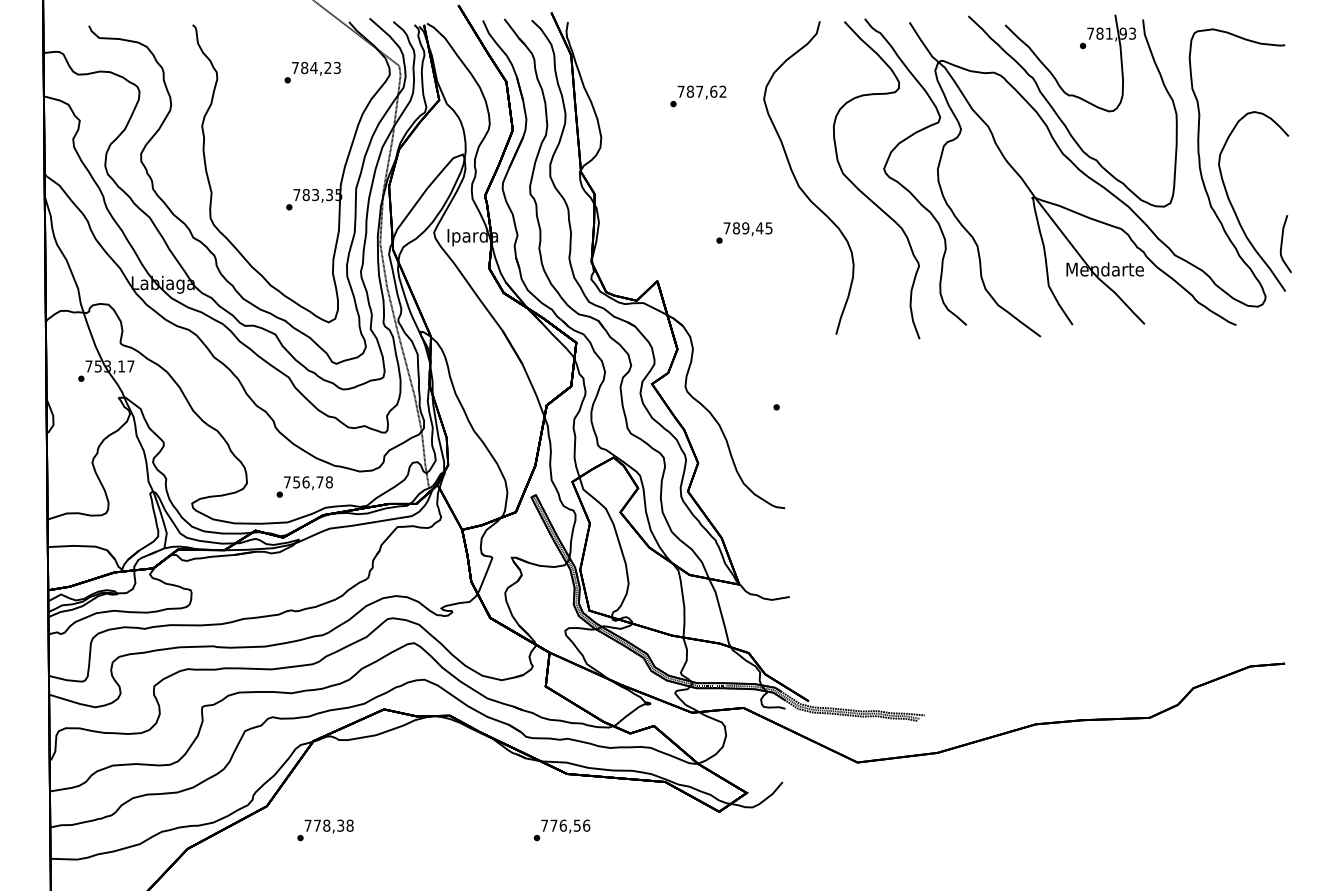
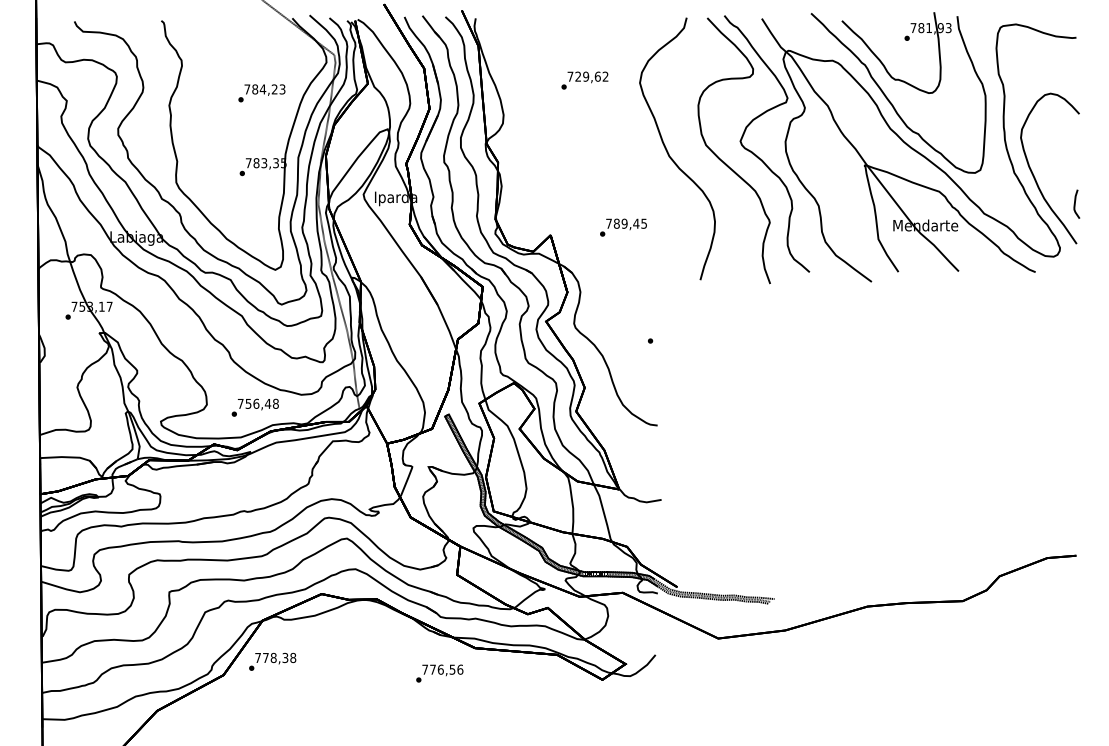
text: (312, 72) -> (261, 93), moved
text: (694, 91) -> (581, 76), 787,62 -> 729,62
text: (744, 232) -> (623, 227), moved
part: (1285, 243) -> (1076, 203), size x0.6
text: (319, 482) -> (267, 403), 756,78 -> 756,48
text: (325, 830) -> (272, 661), moved
text: (562, 830) -> (440, 673), moved

